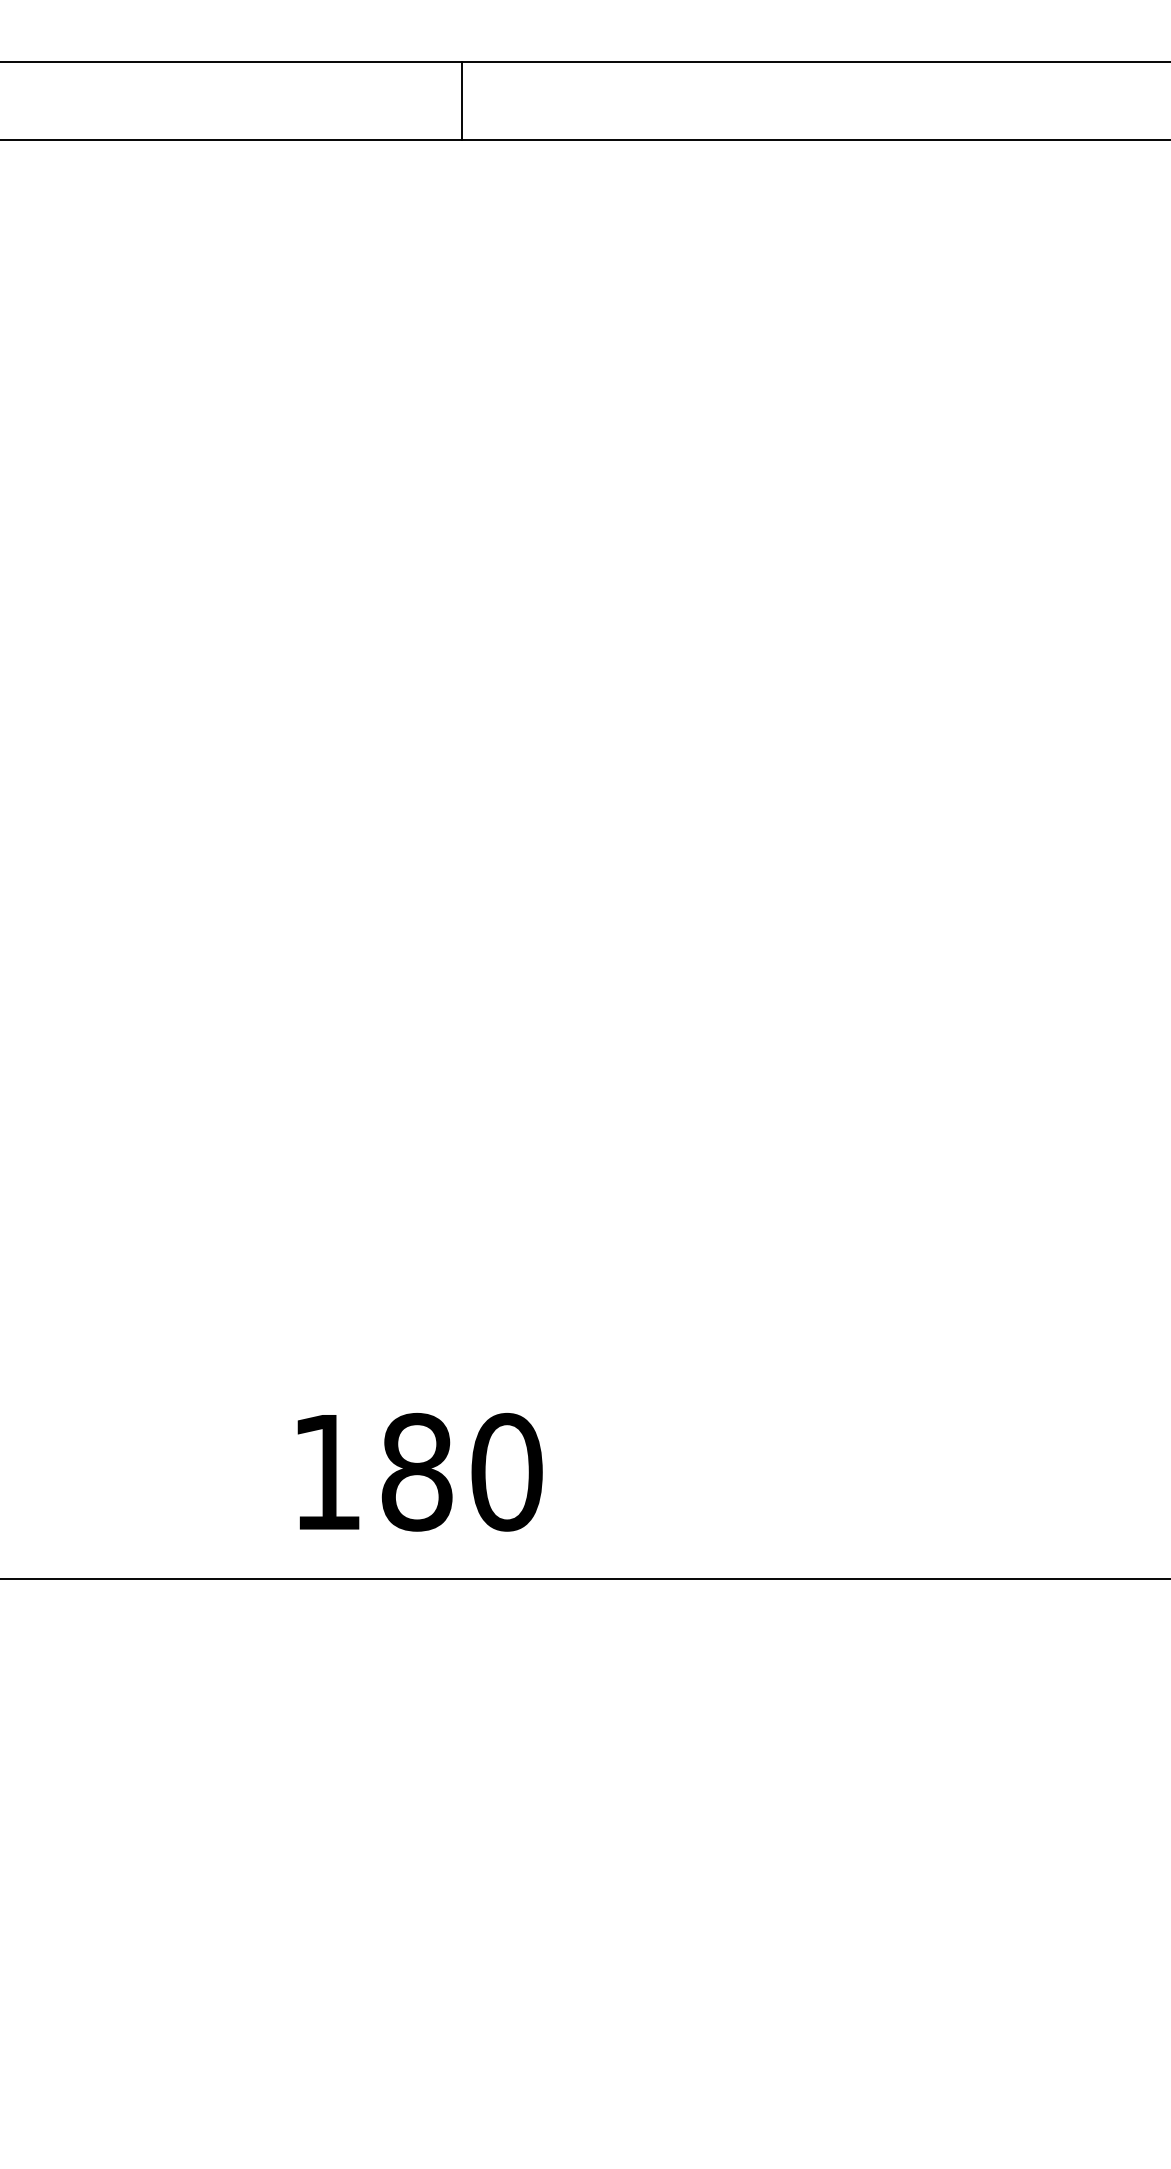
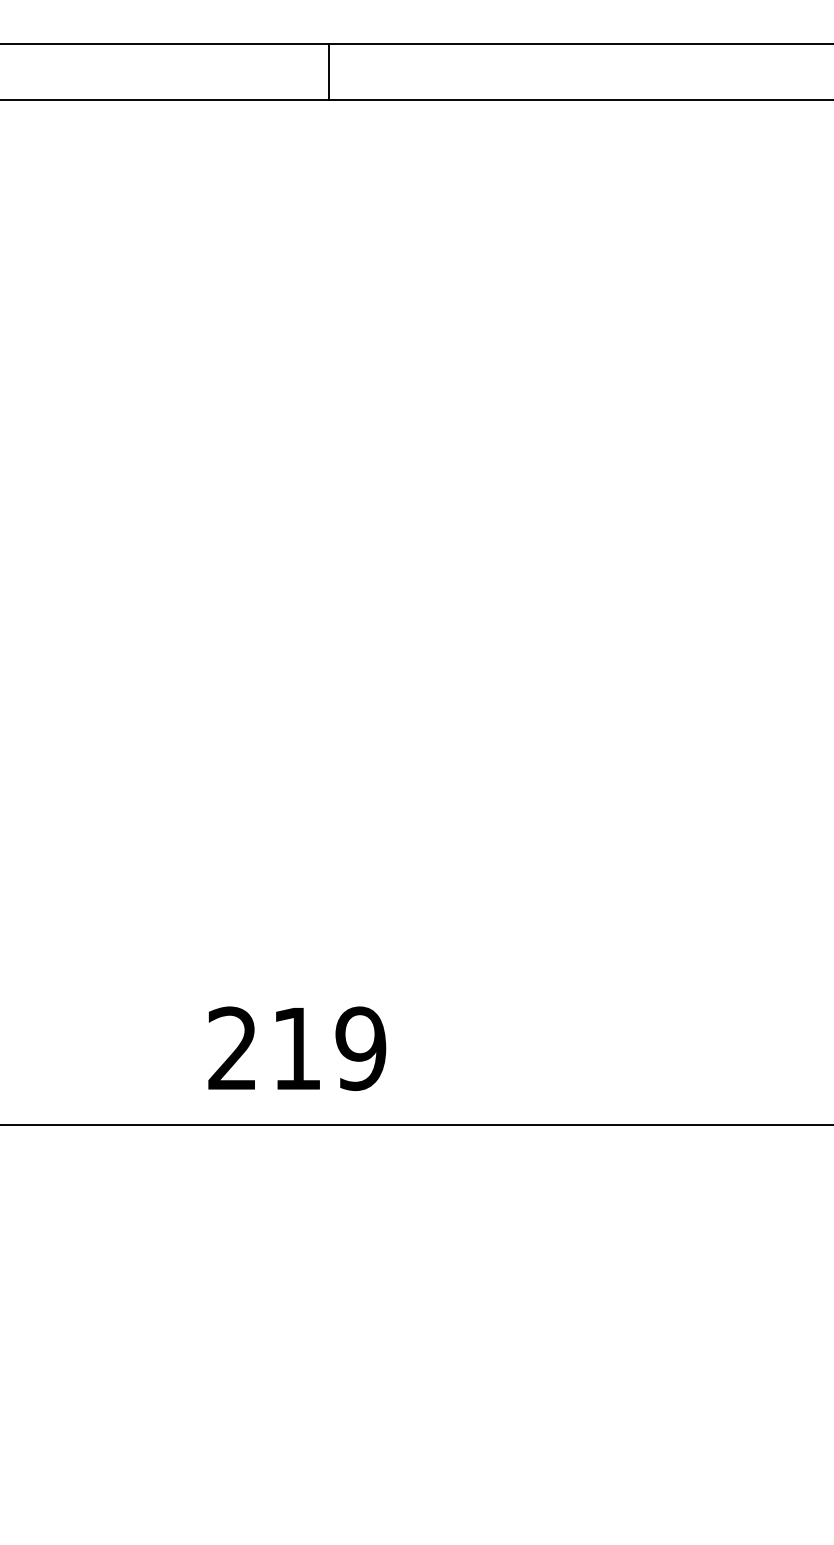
text: (417, 1471) -> (297, 1048), 180 -> 219

